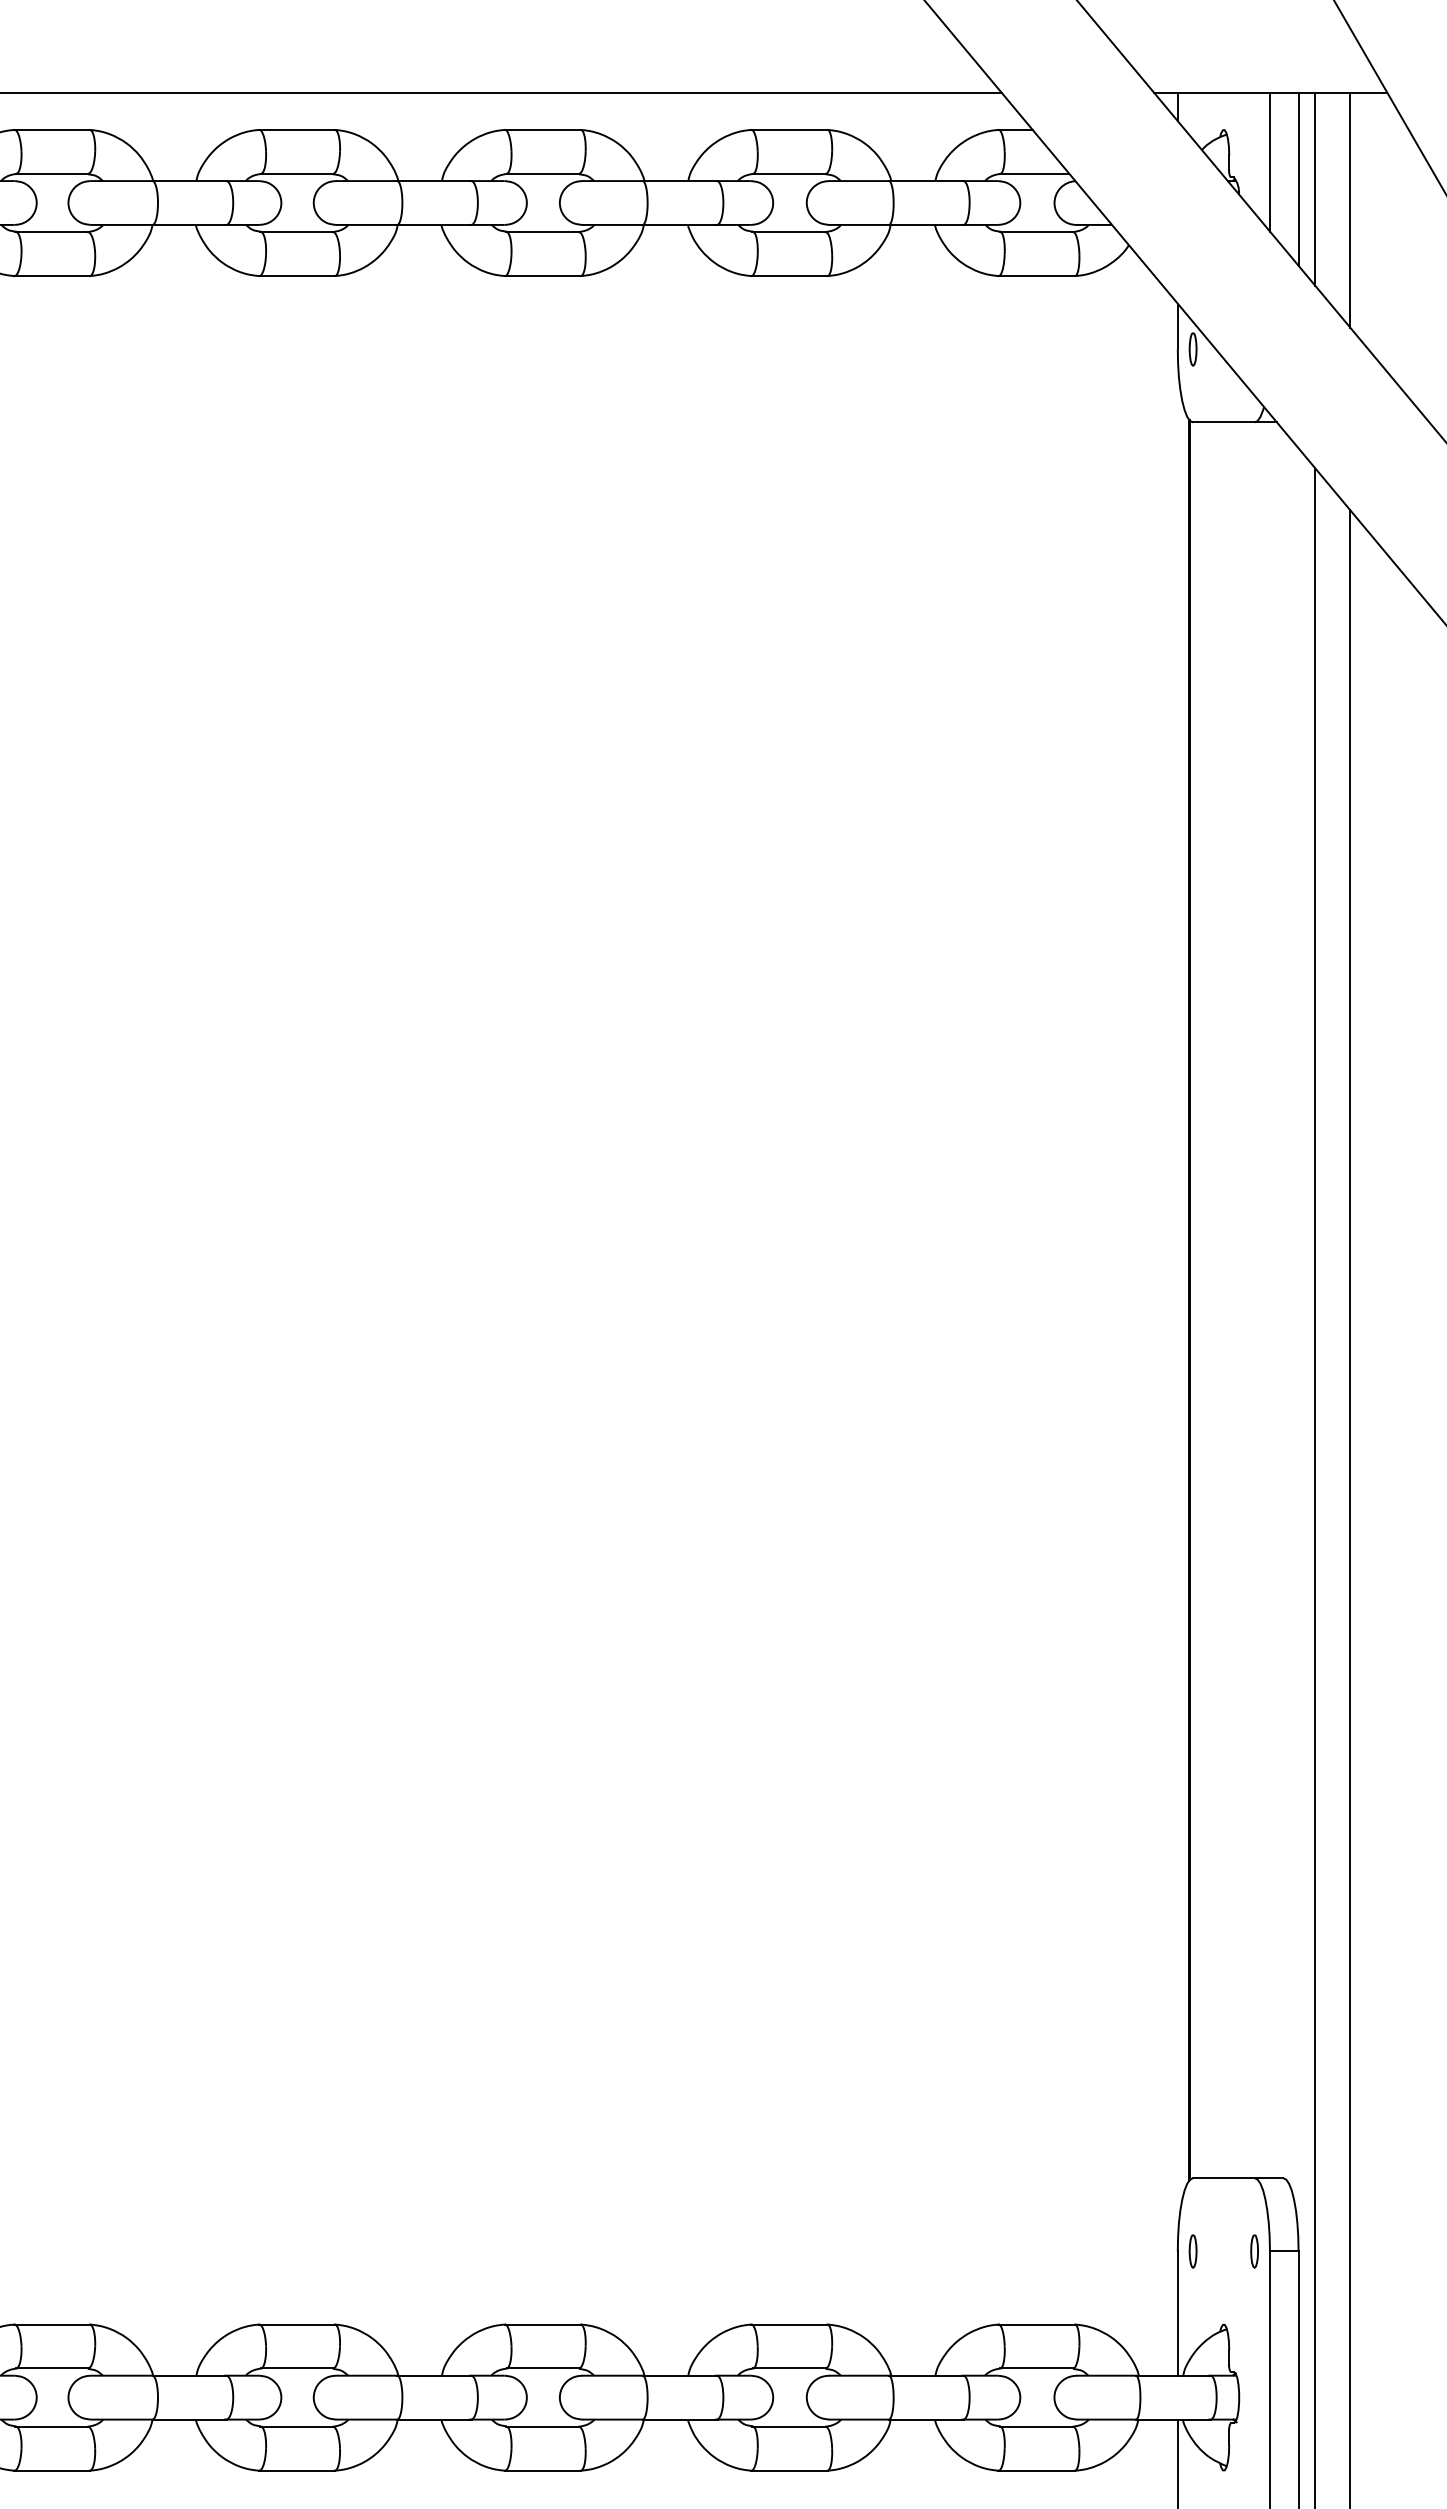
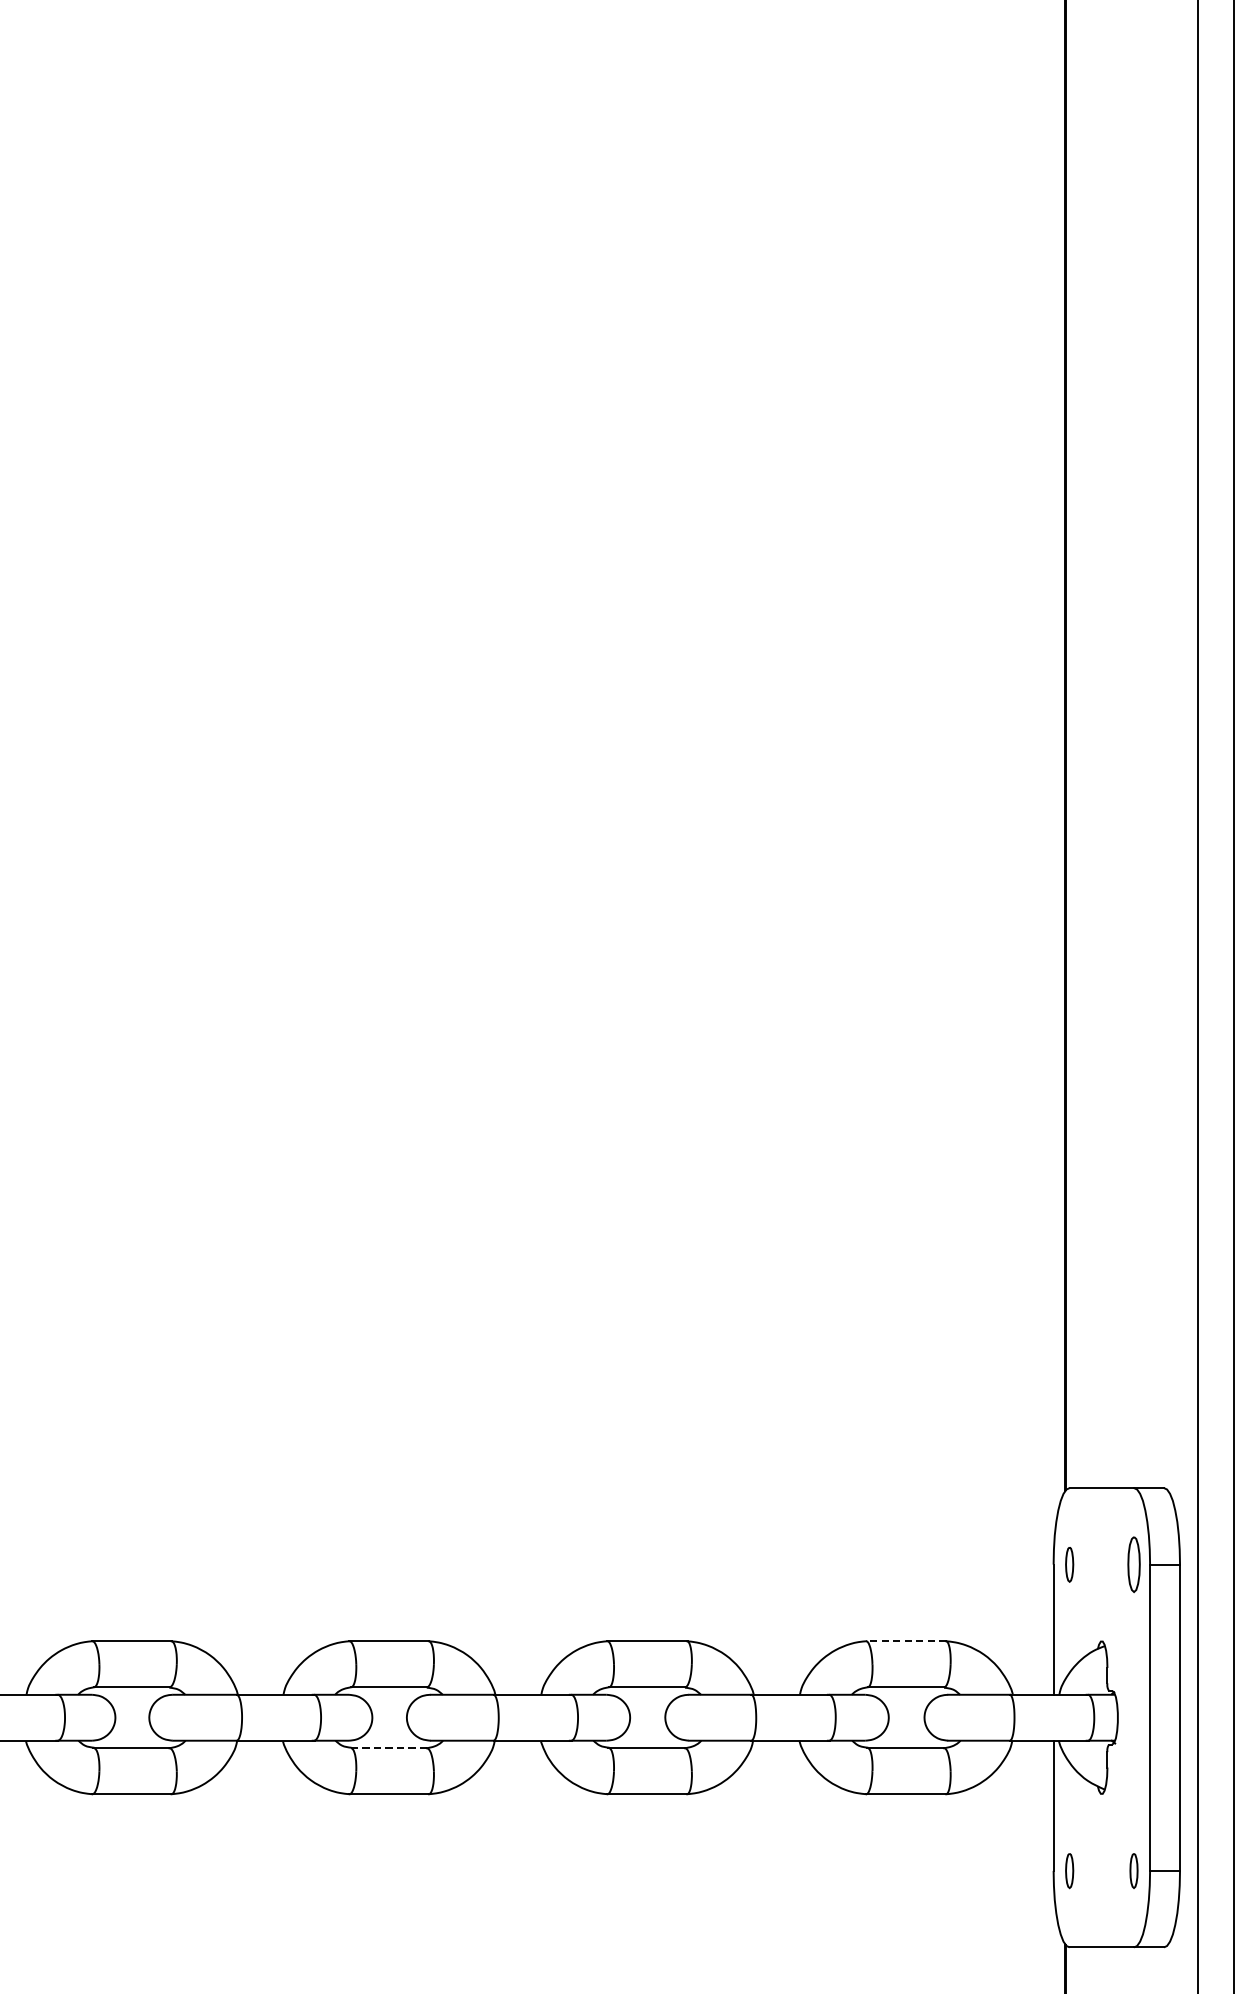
part: (1254, 2251) -> (1133, 1564), size x1.6
line: (1036, 2324) -> (905, 1641), solid -> dashed
line: (542, 2426) -> (388, 1747), solid -> dashed

